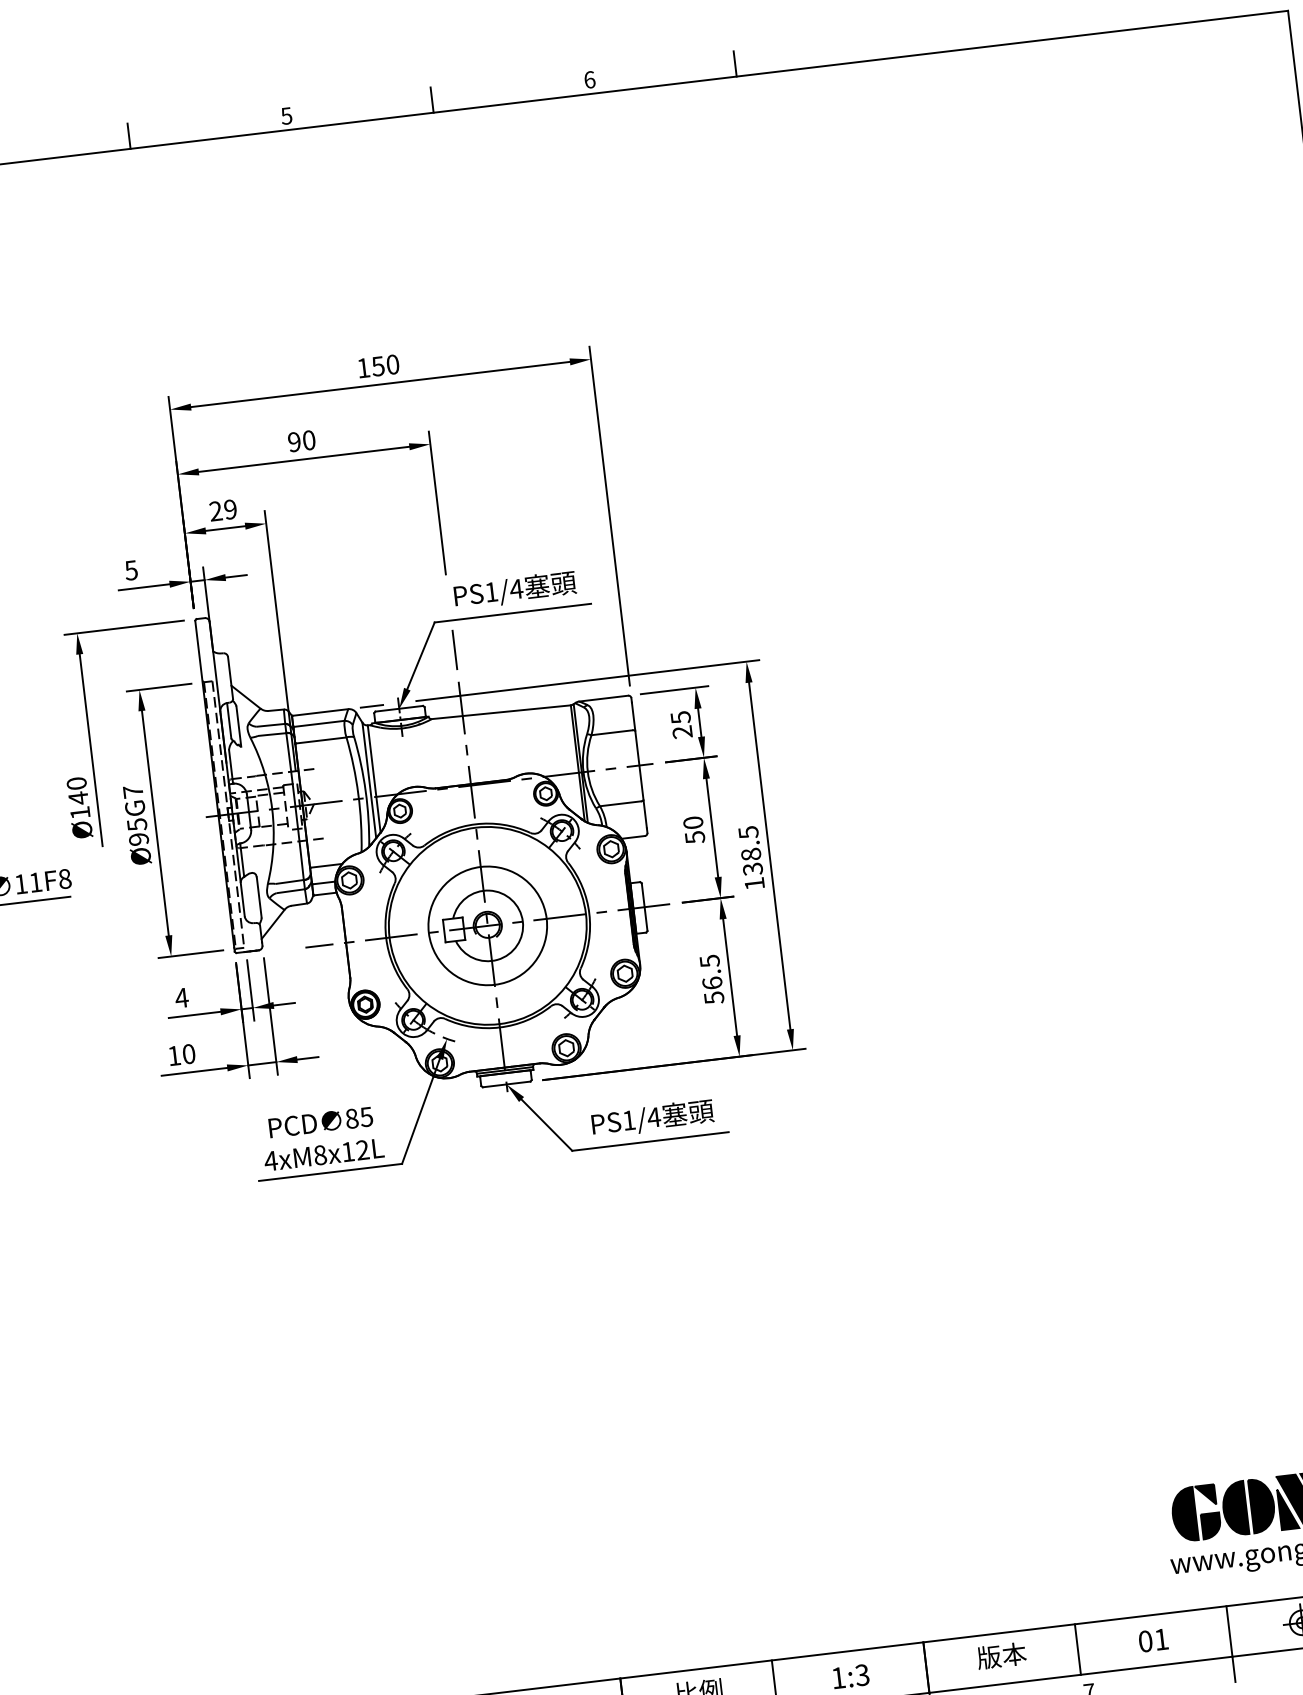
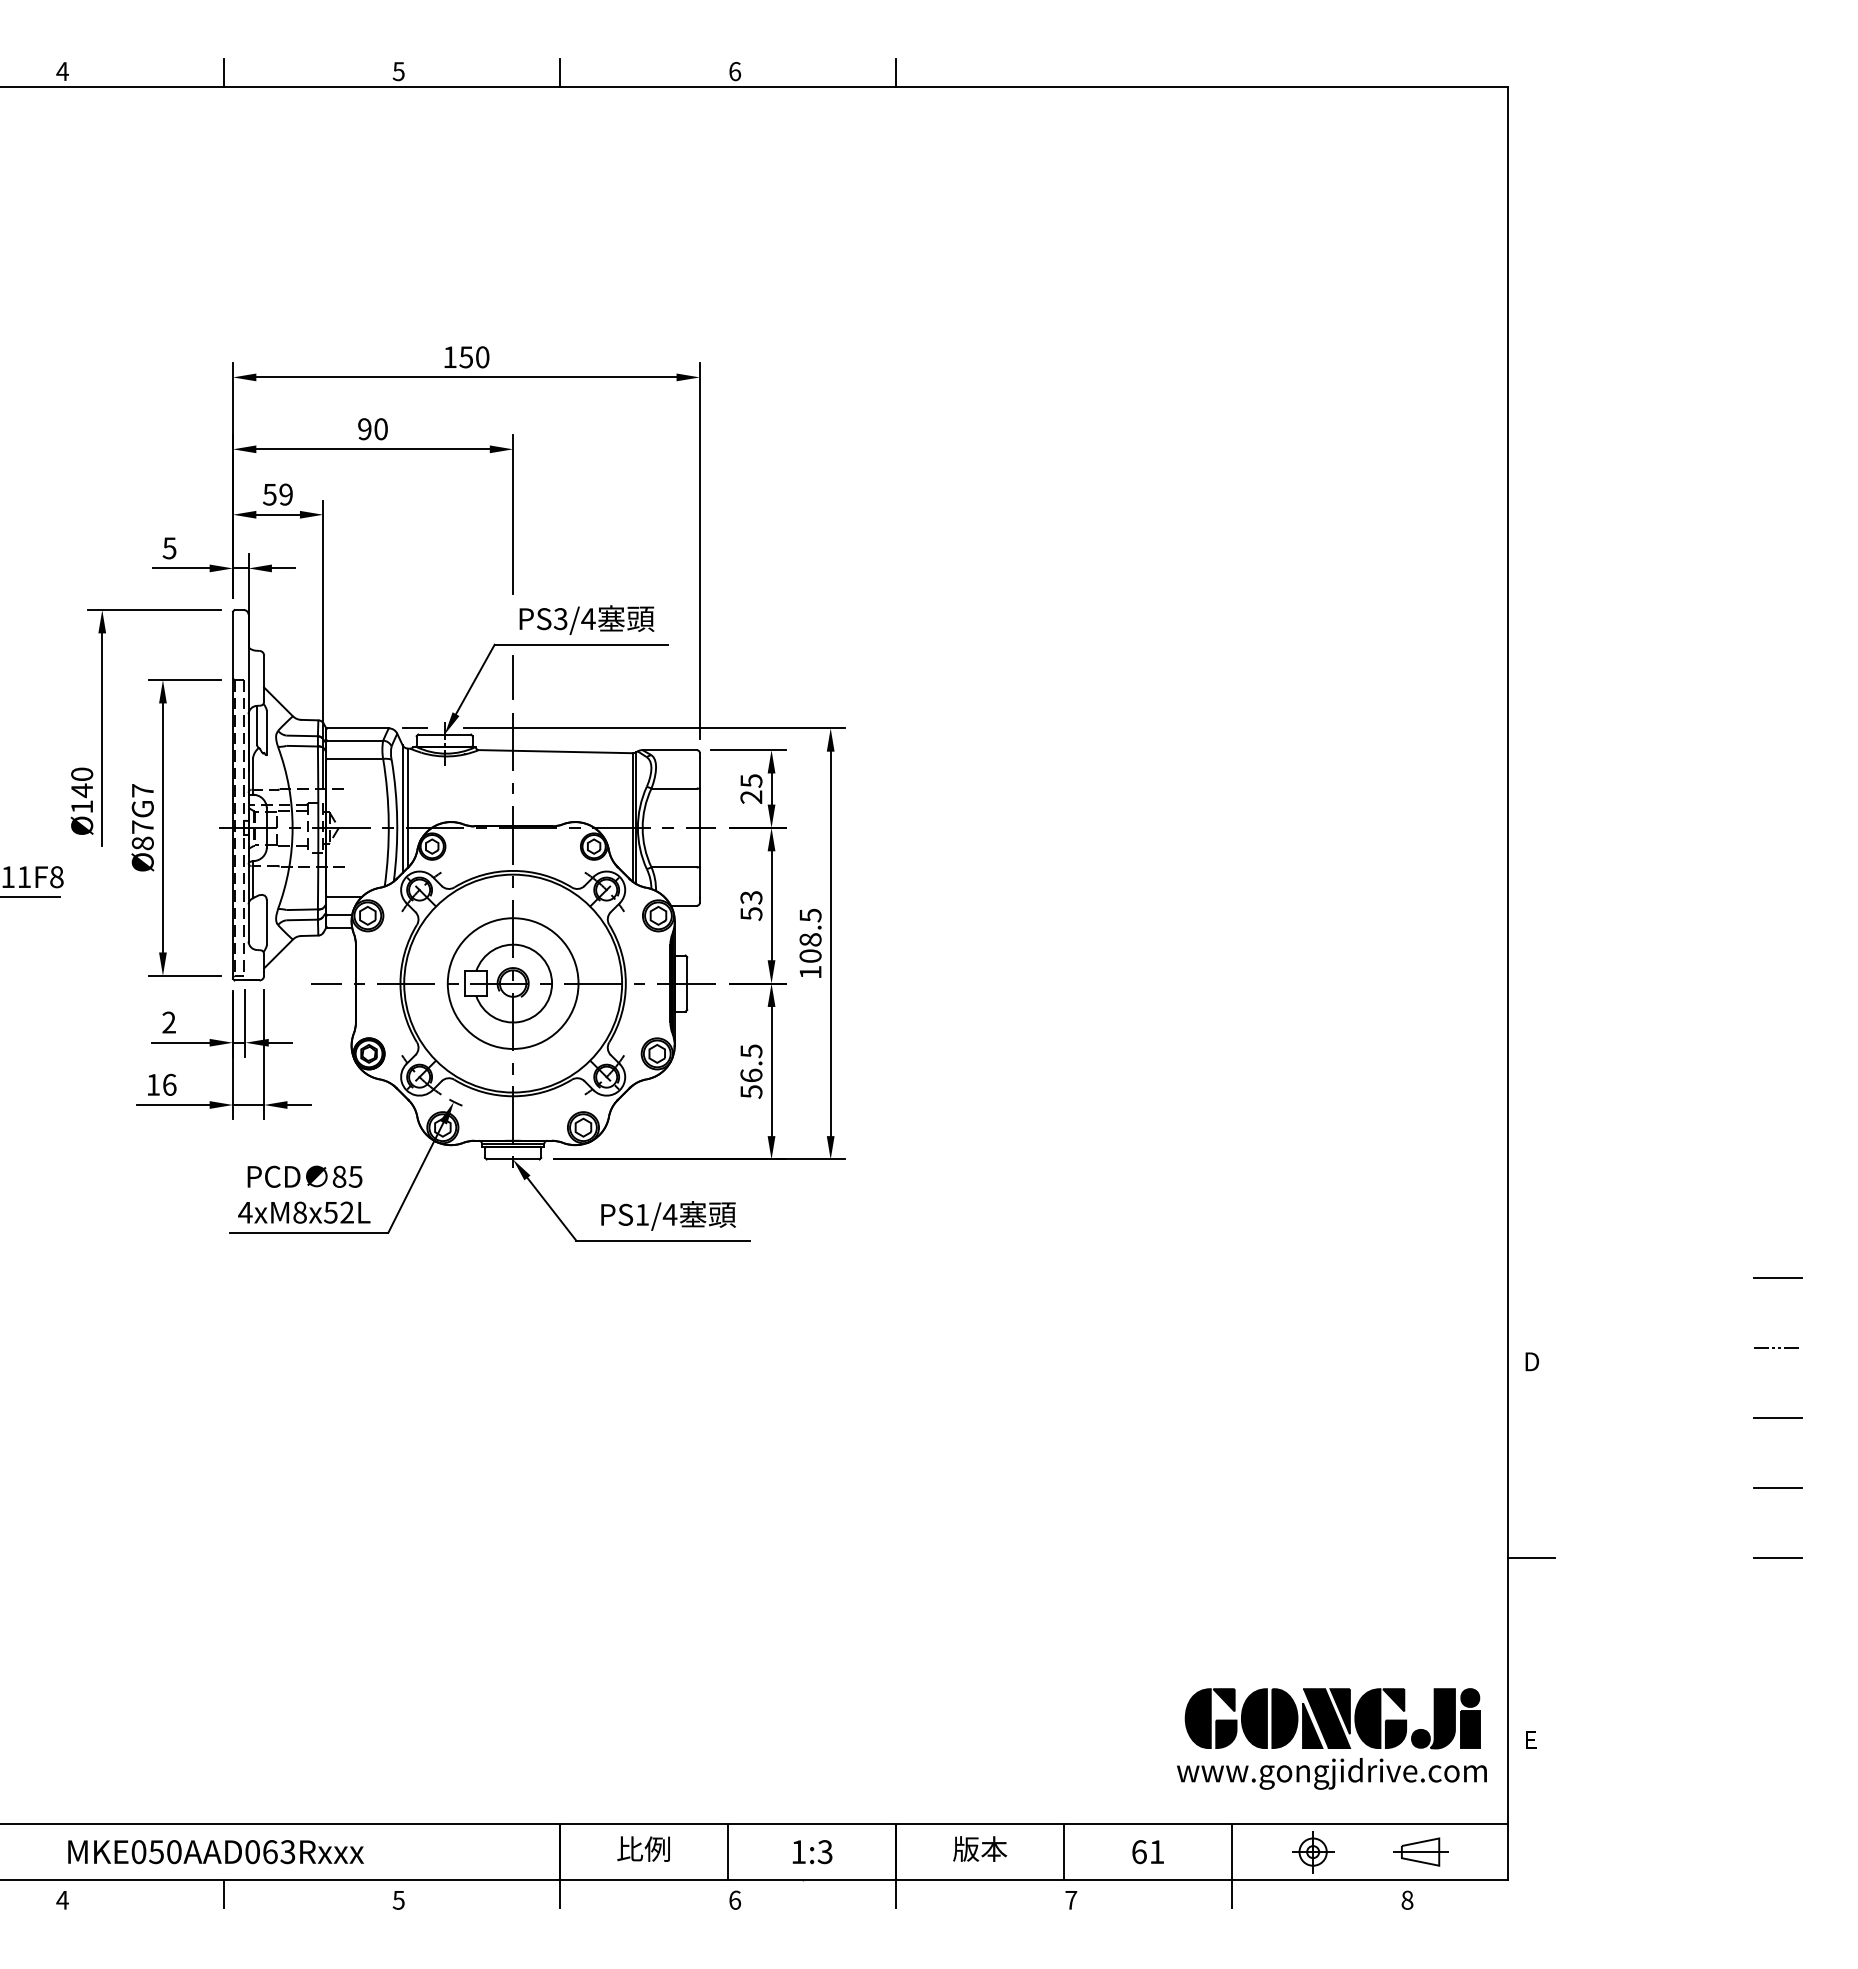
text: (215, 511) -> (269, 494), 29 -> 59
text: (491, 592) -> (560, 619), PS1/4 -> PS3/4
text: (693, 822) -> (751, 897), 50 -> 53
text: (137, 832) -> (142, 835), Ø95G7 -> Ø87G7
text: (752, 869) -> (810, 956), 138.5 -> 108.5
text: (181, 998) -> (168, 1022), 4 -> 2
text: (188, 1053) -> (169, 1084), 10 -> 16
text: (347, 1151) -> (330, 1212), 4xM8x12L -> 4xM8x52L
text: (1145, 1641) -> (1139, 1852), 01 -> 61

